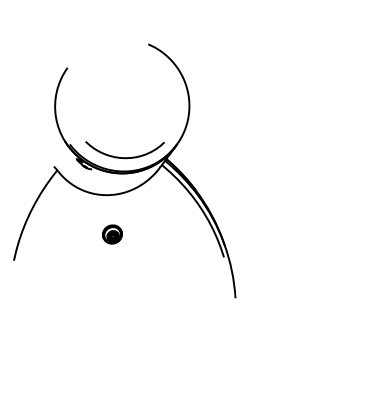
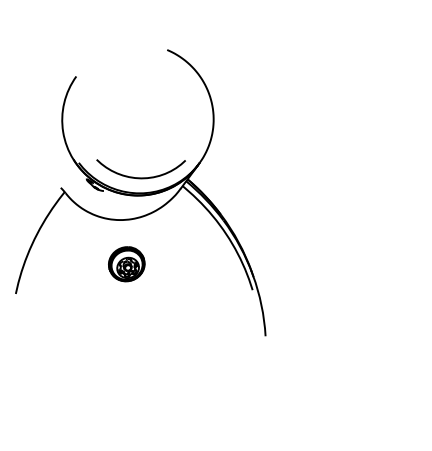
part: (112, 234) -> (126, 264), size x1.67

